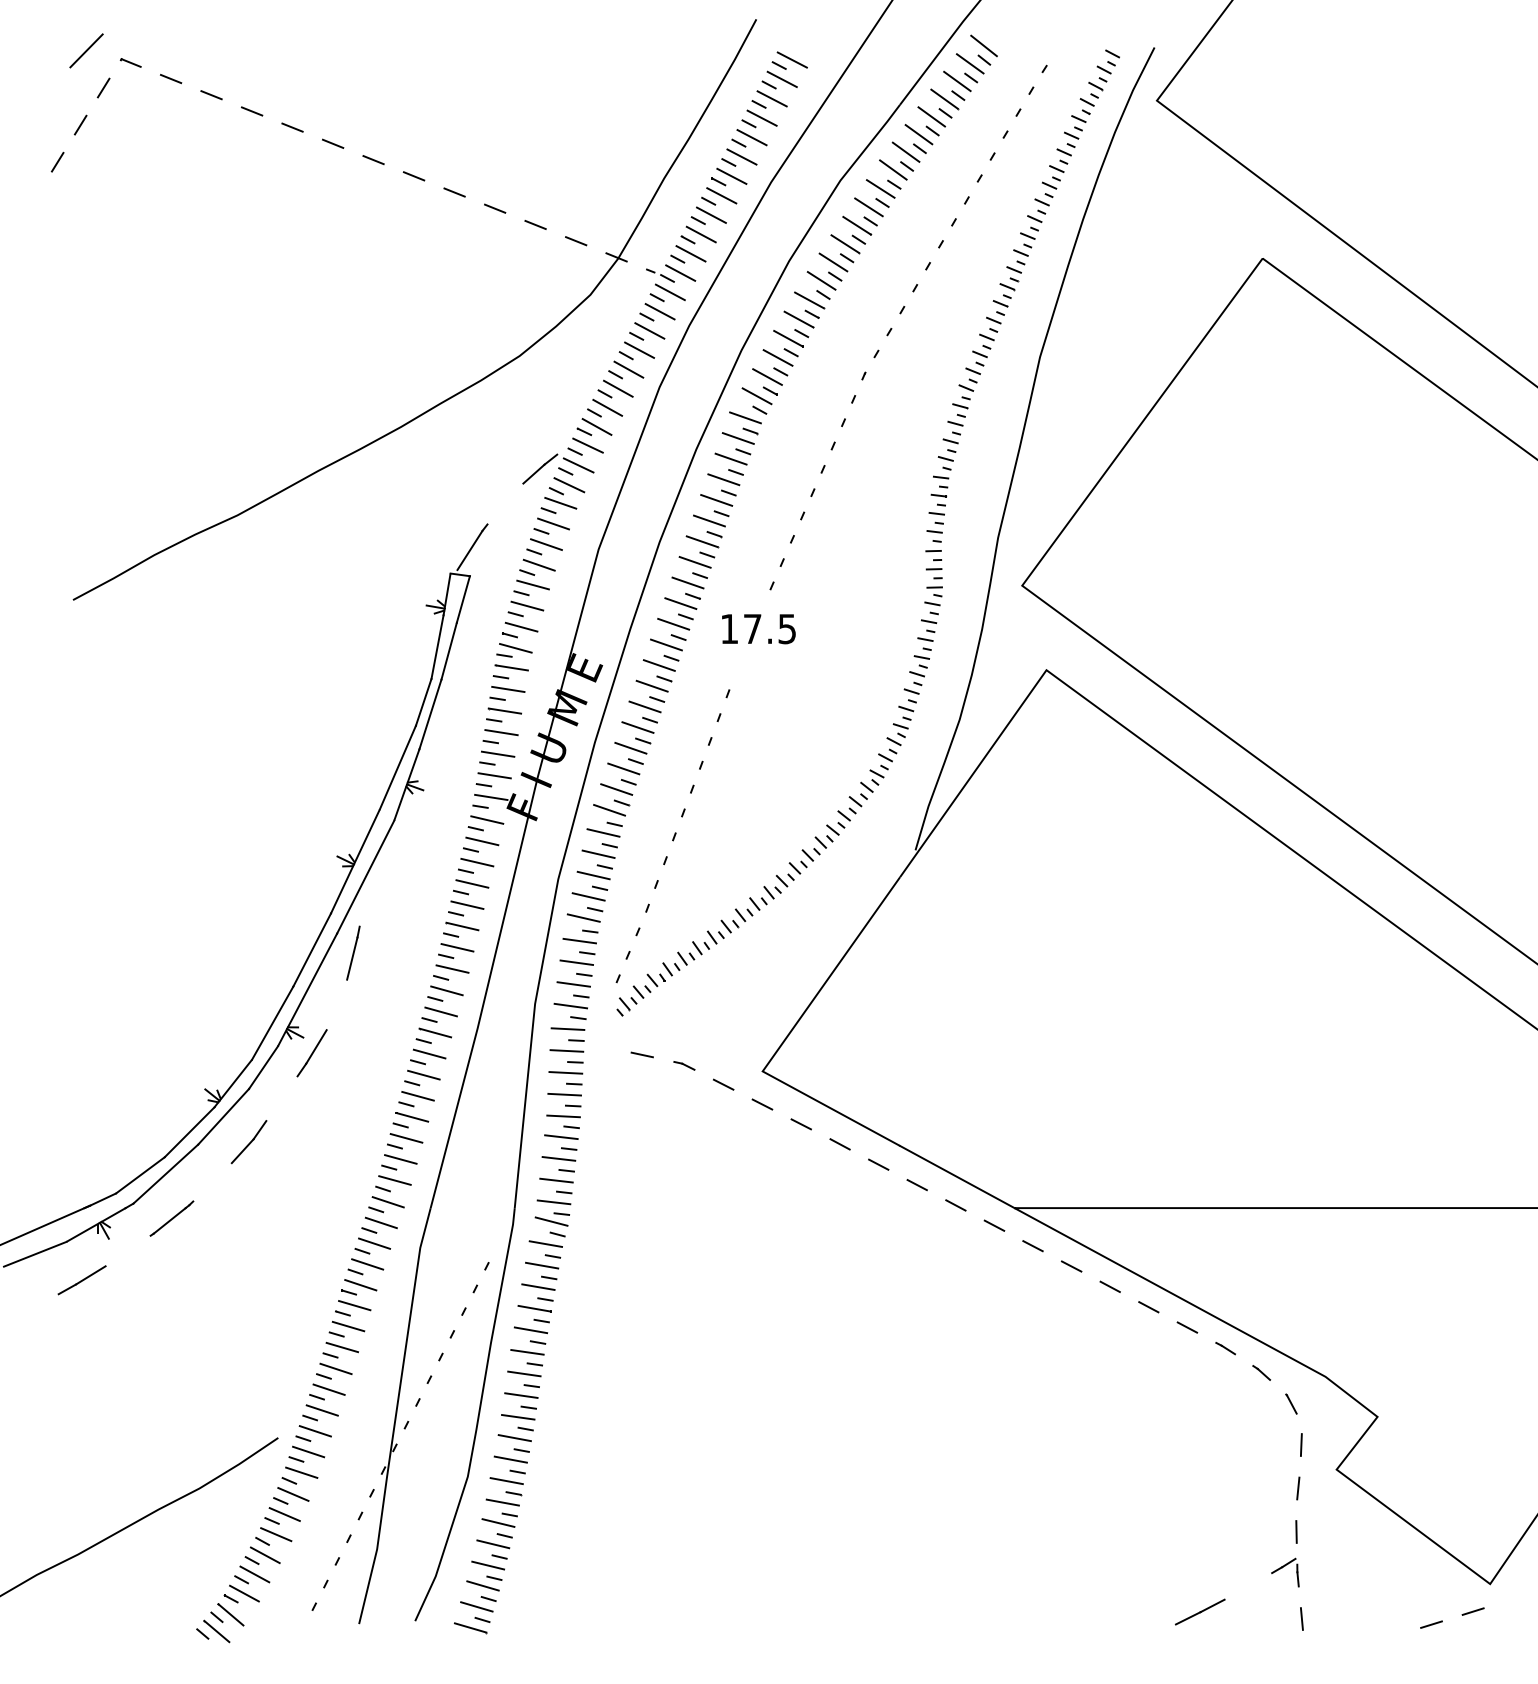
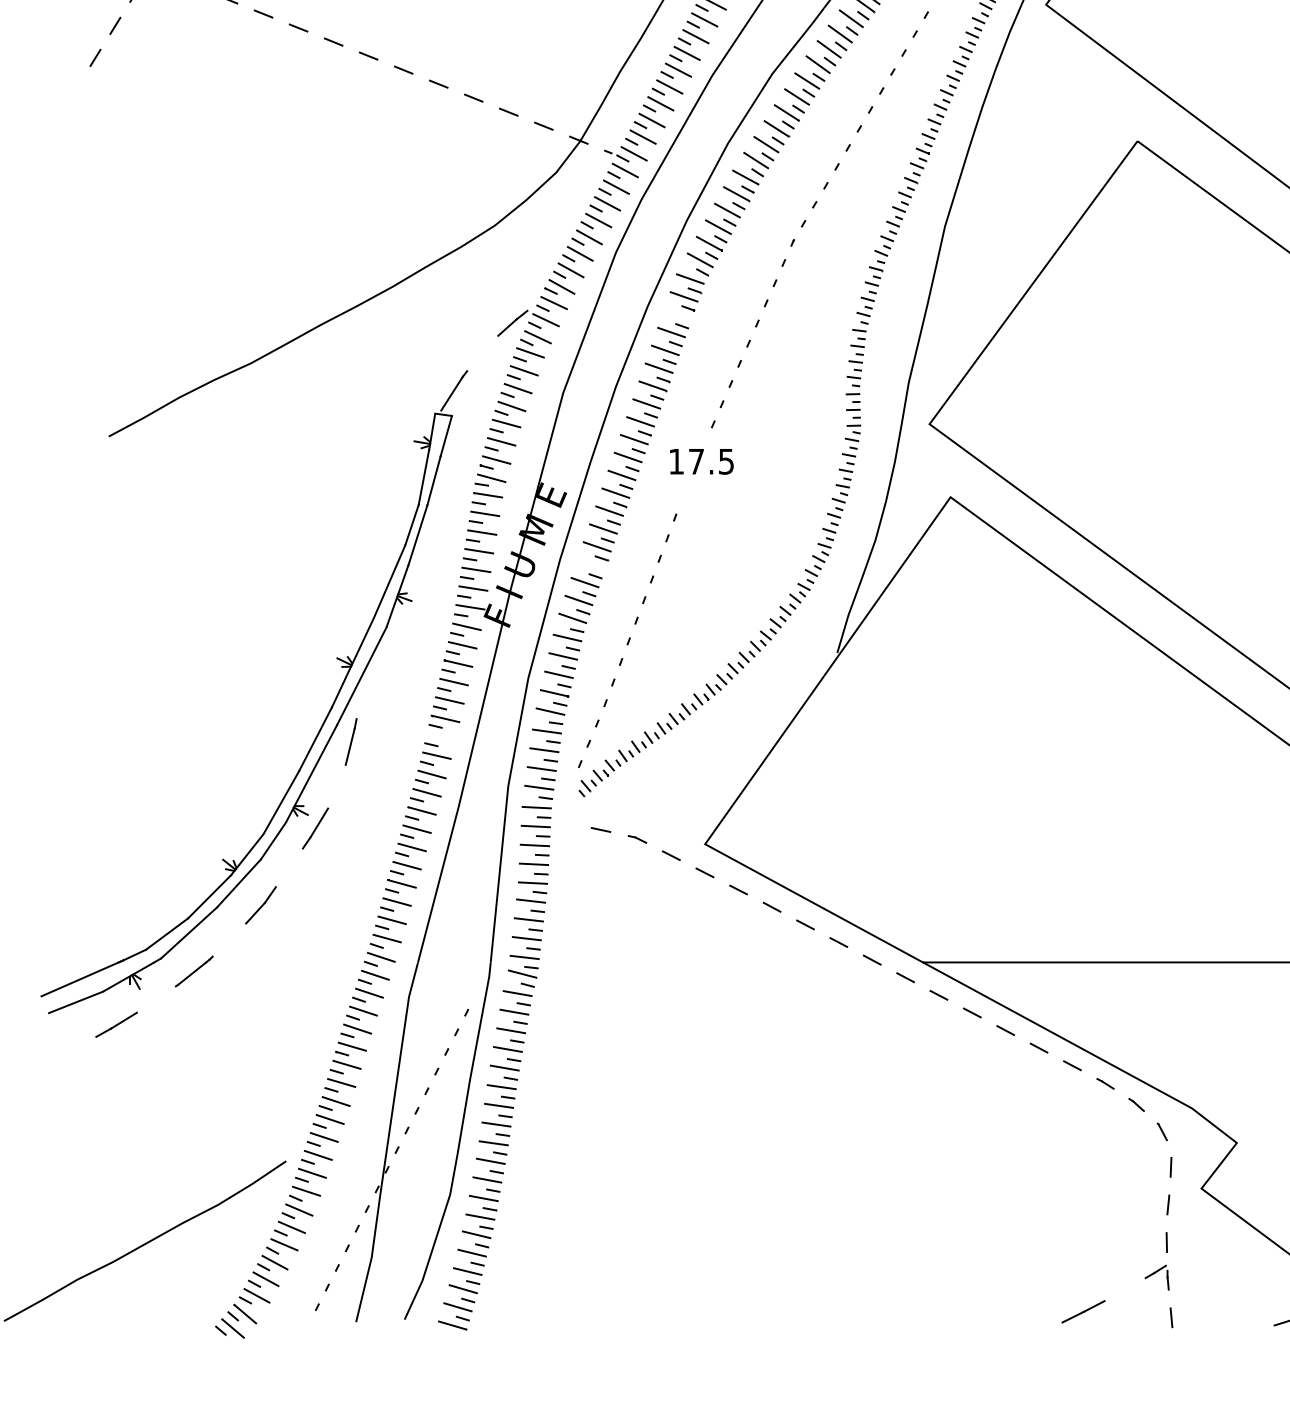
line: (730, 458) -> (677, 314), removed
line: (630, 747) -> (590, 564), removed
line: (457, 947) -> (441, 737), removed

